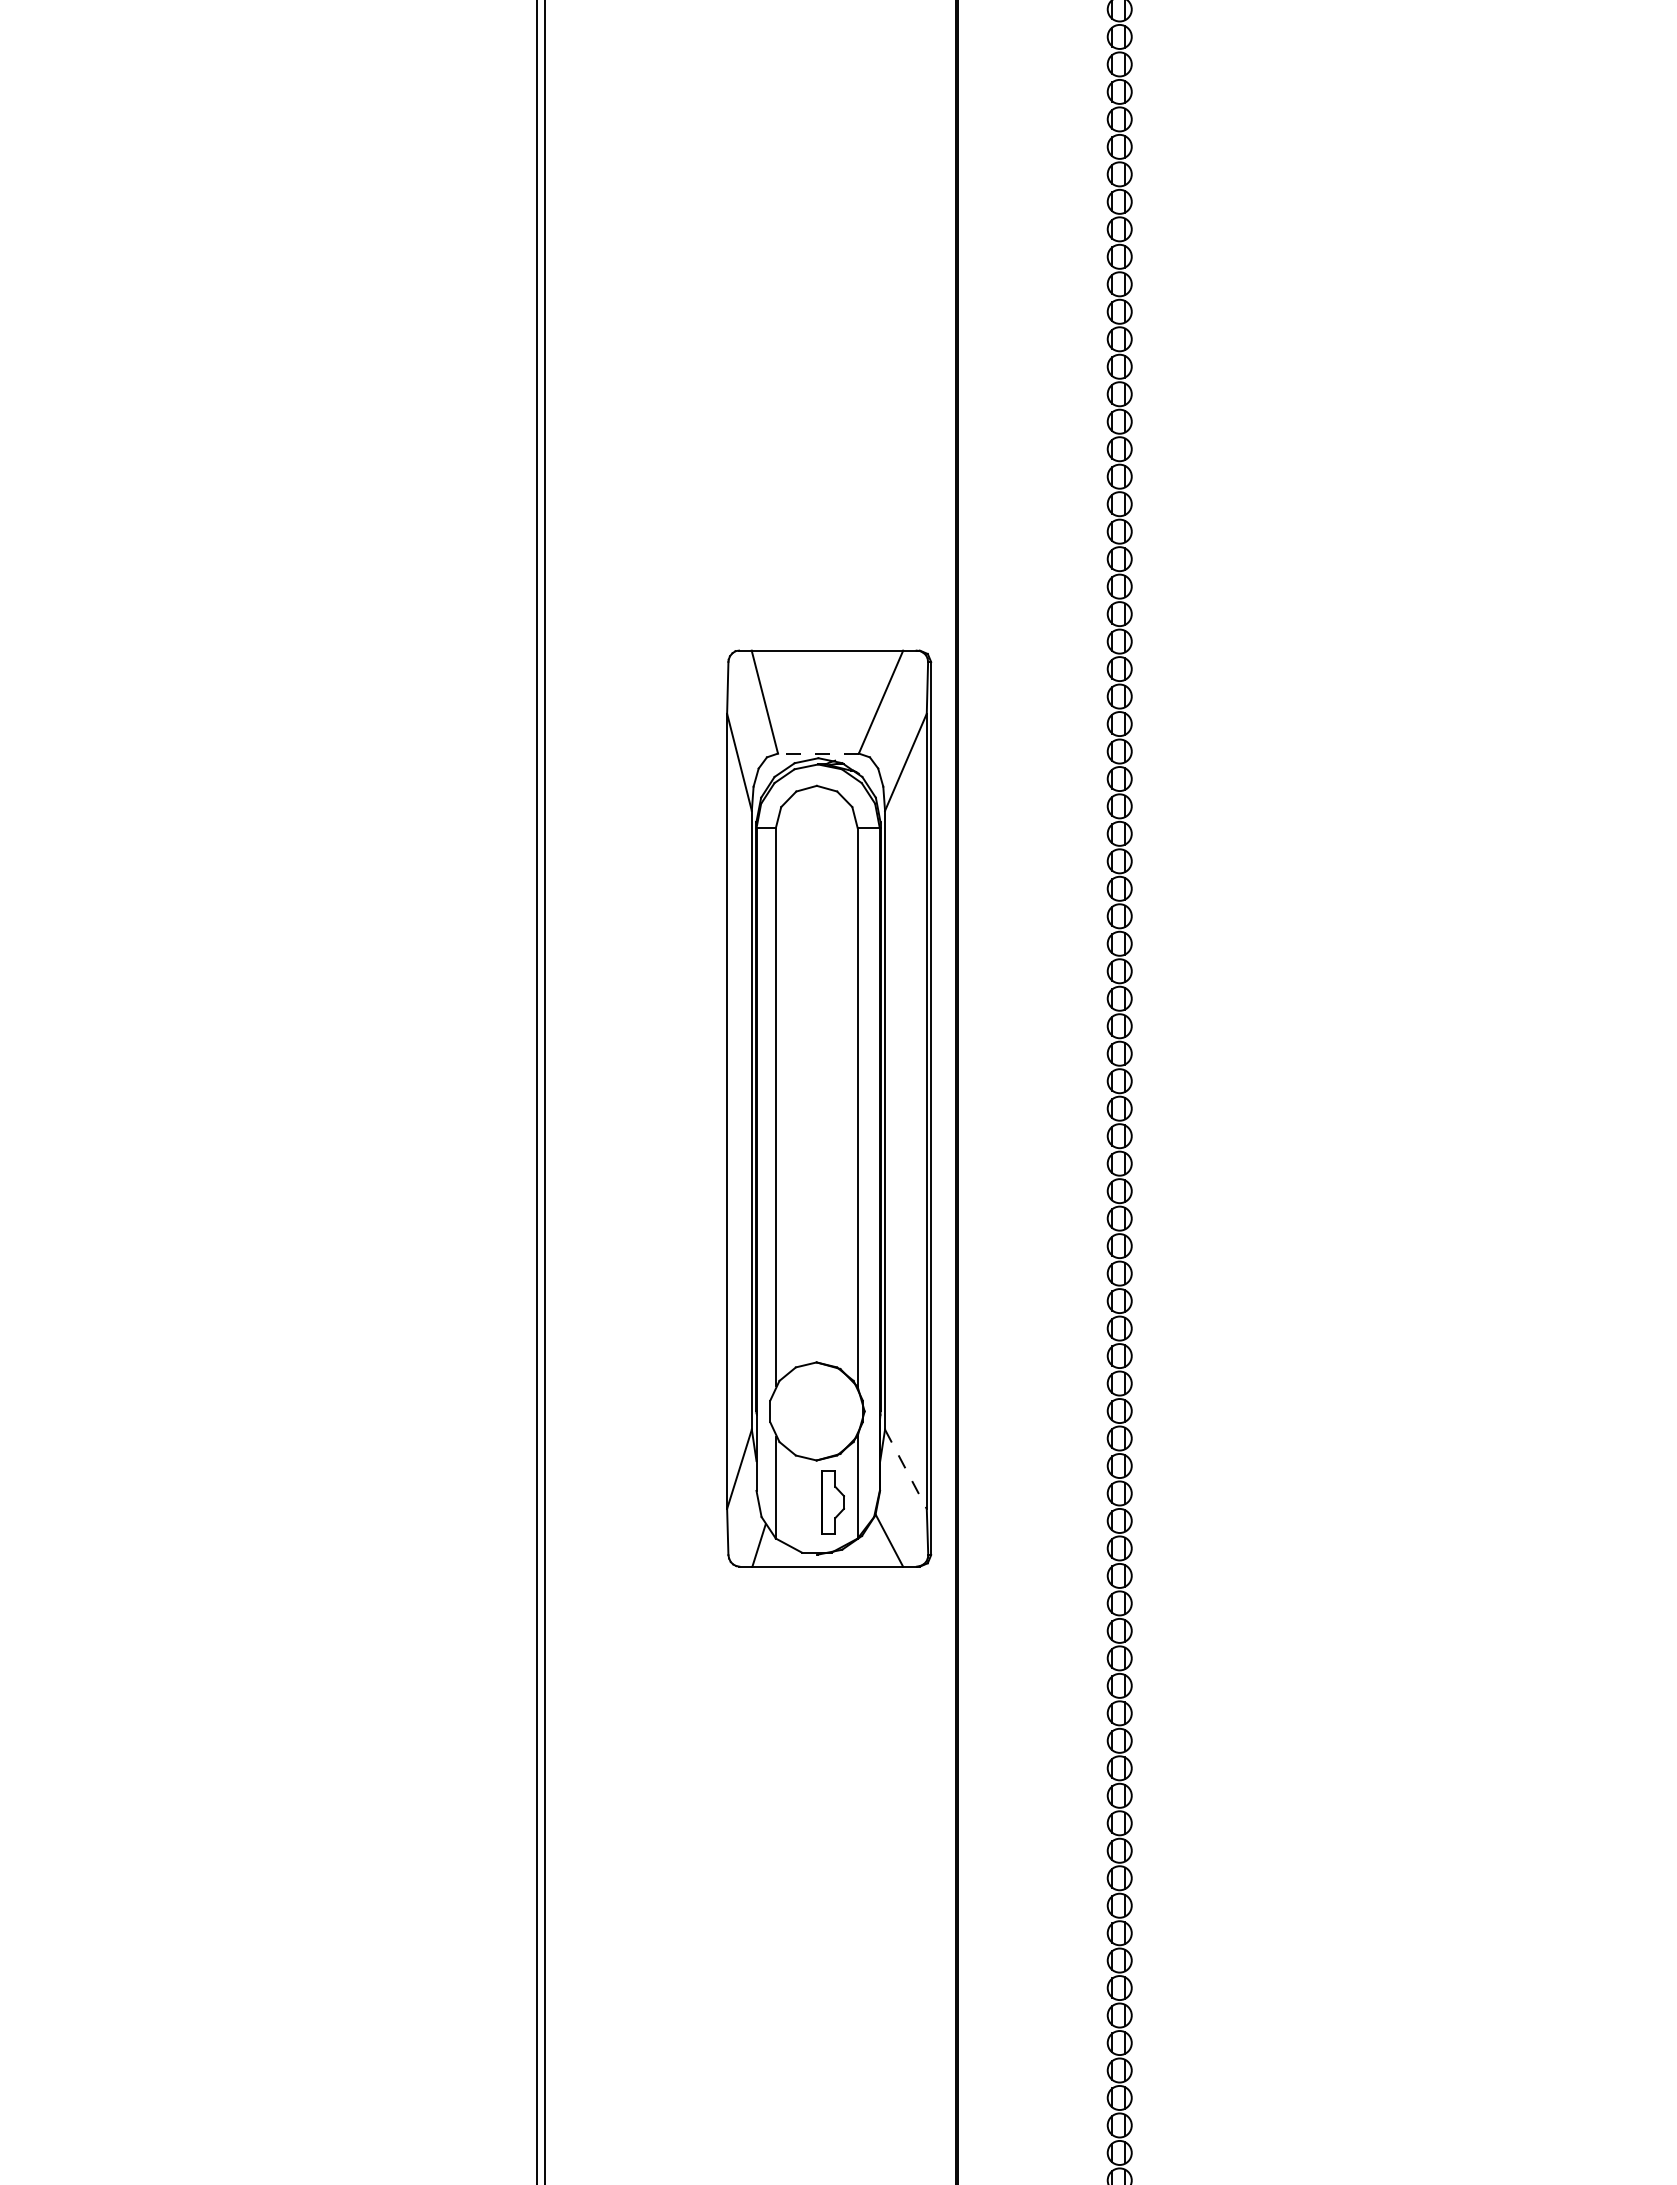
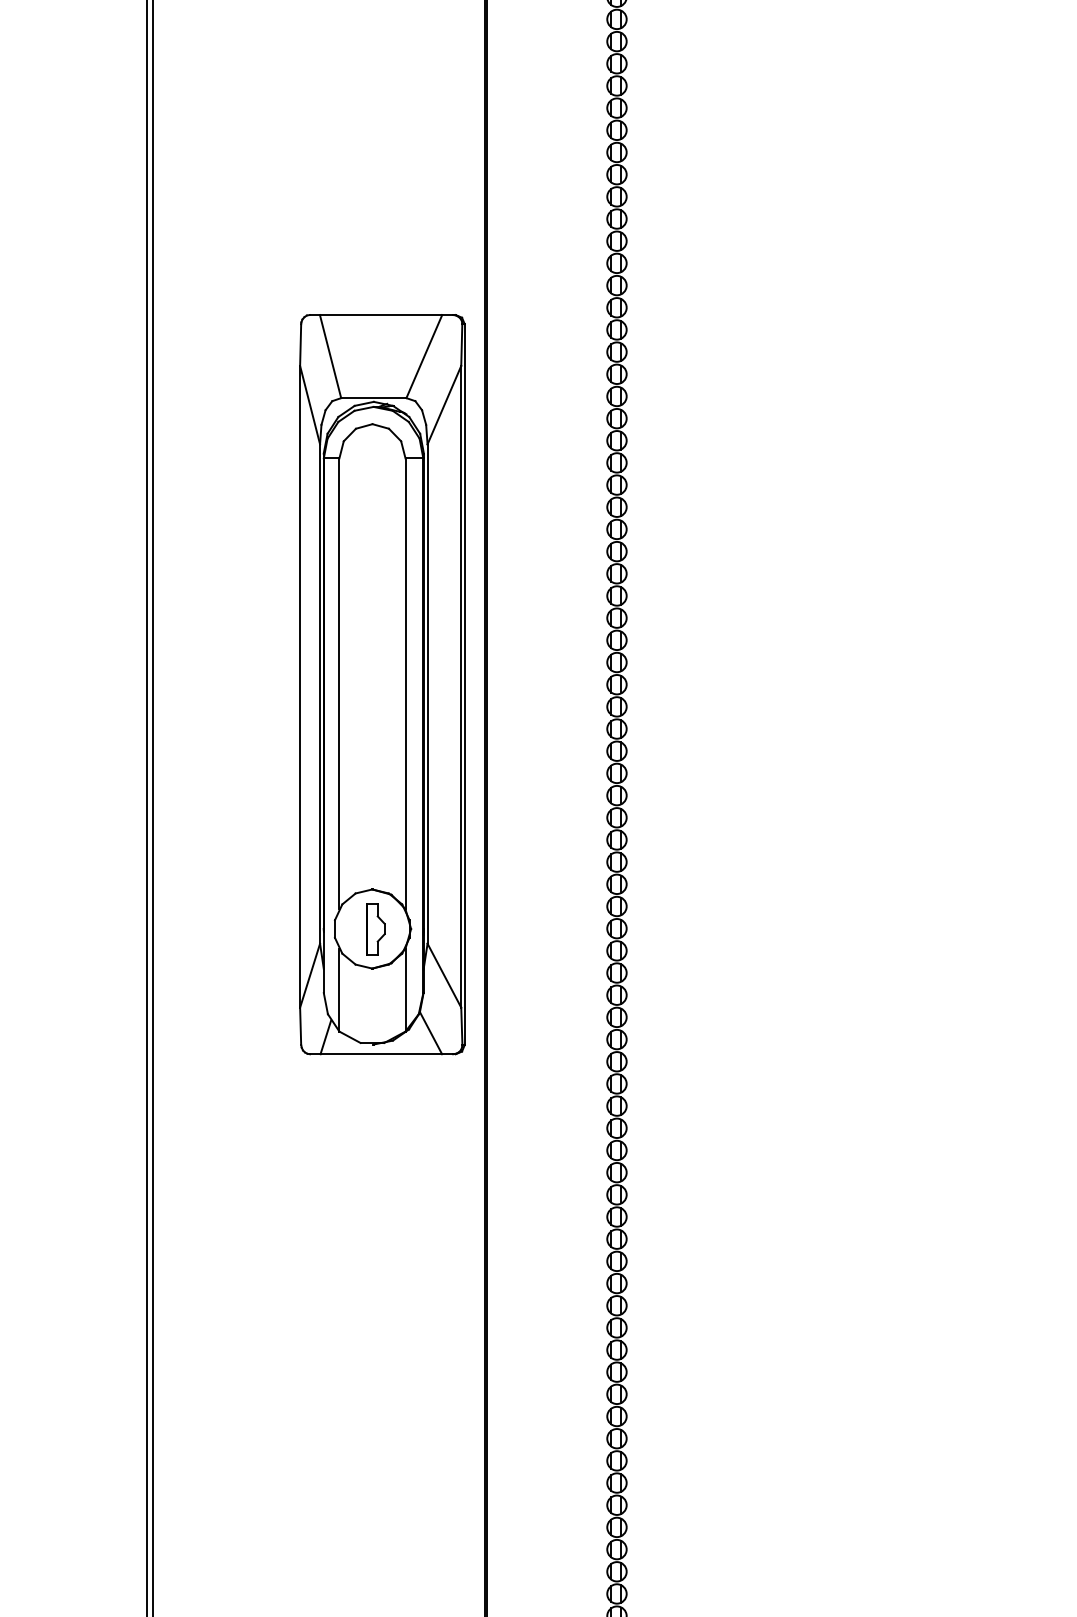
line: (817, 753) -> (373, 398), dashed -> solid
line: (905, 1469) -> (444, 975), dashed -> solid
part: (832, 1502) -> (375, 929), moved

